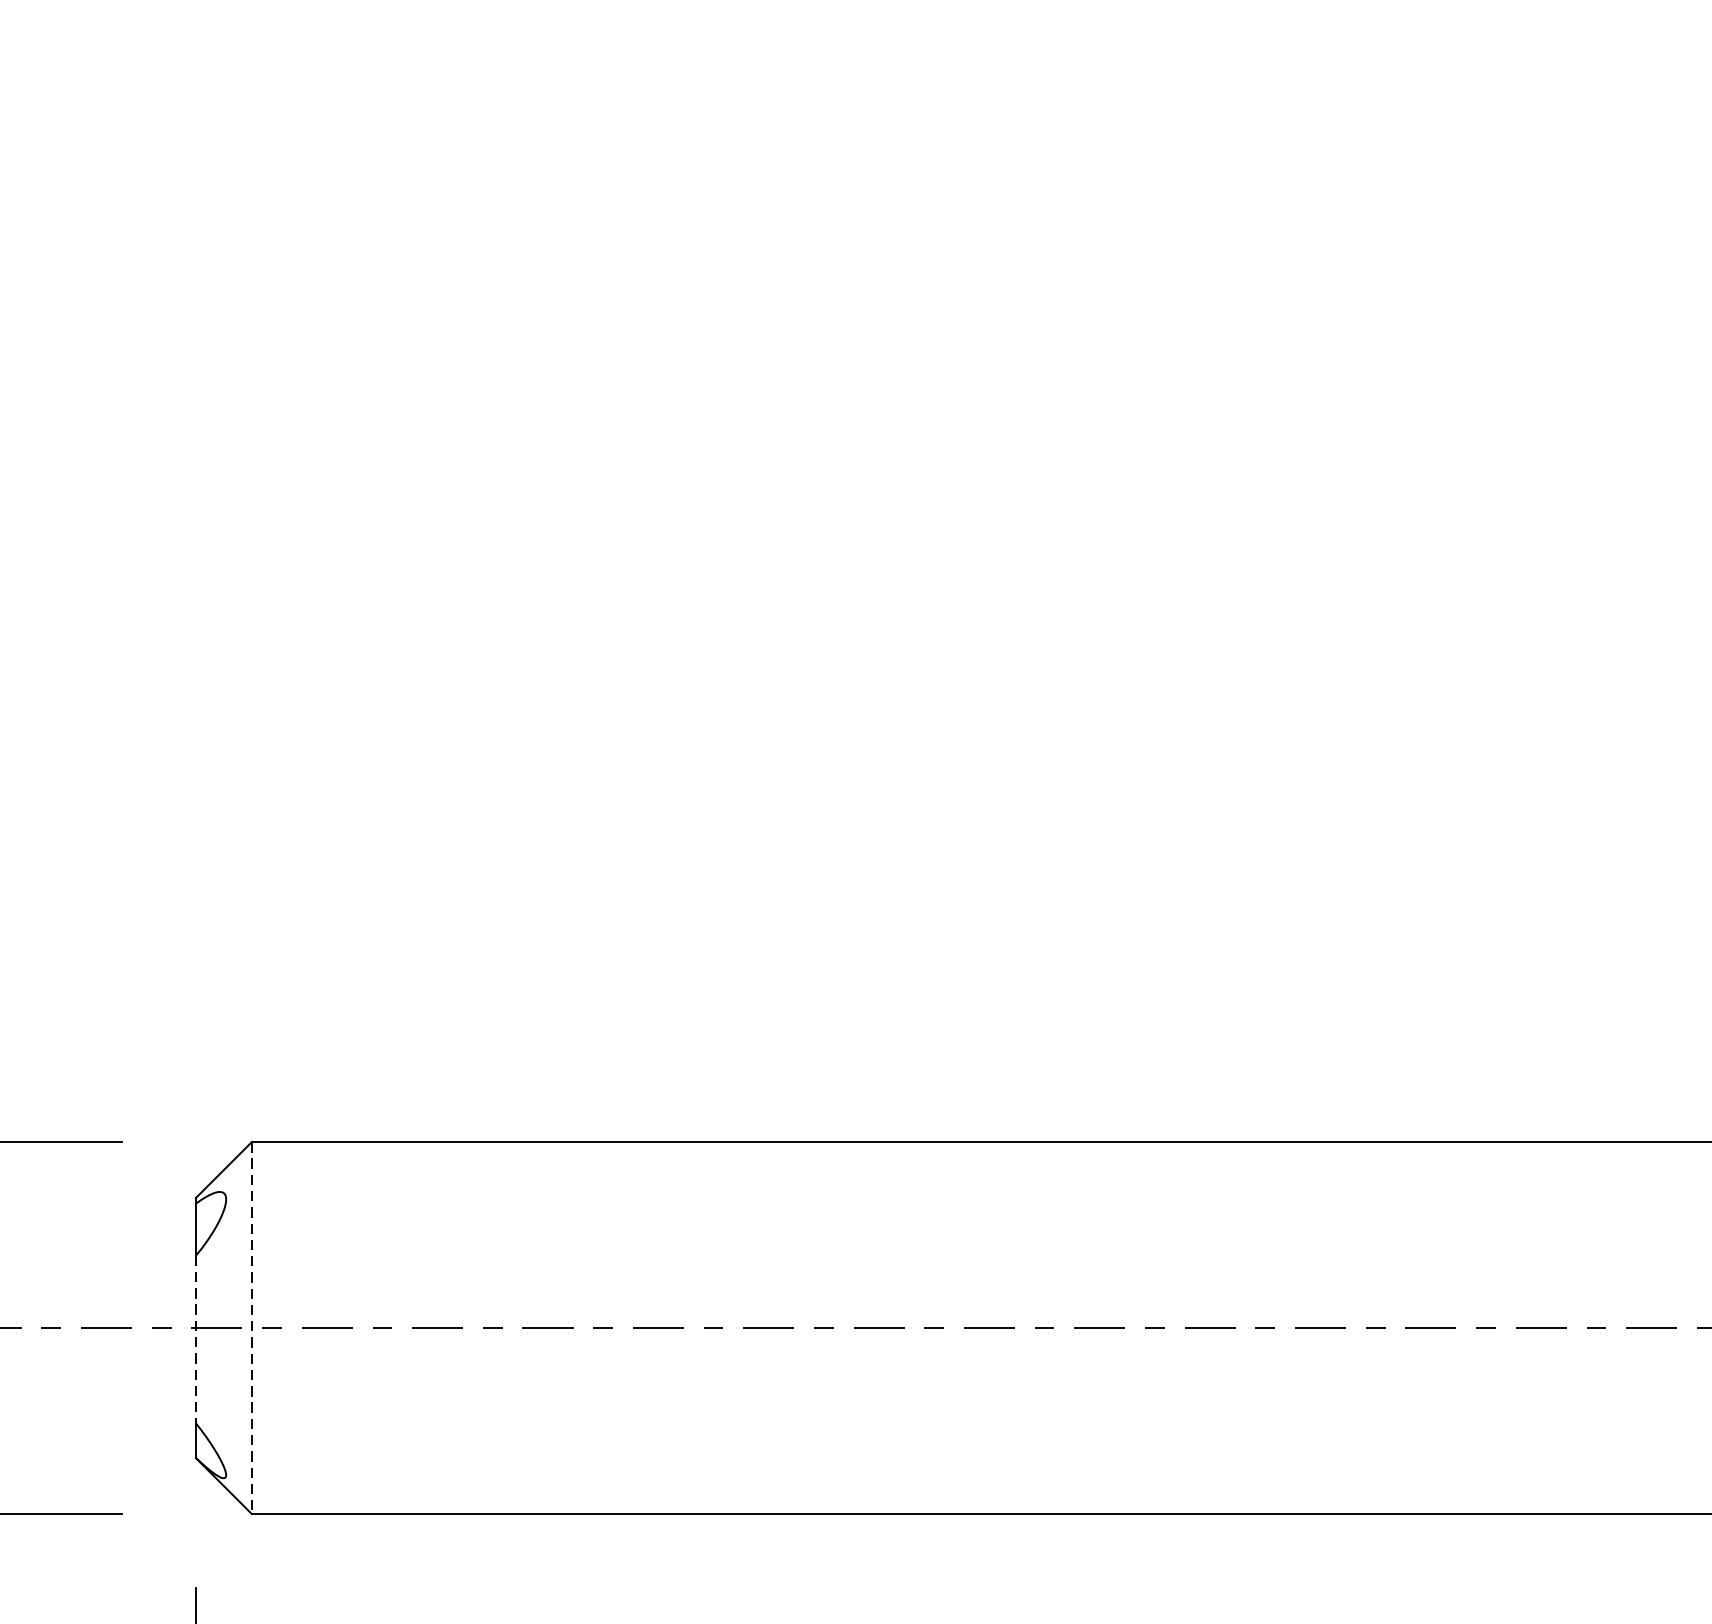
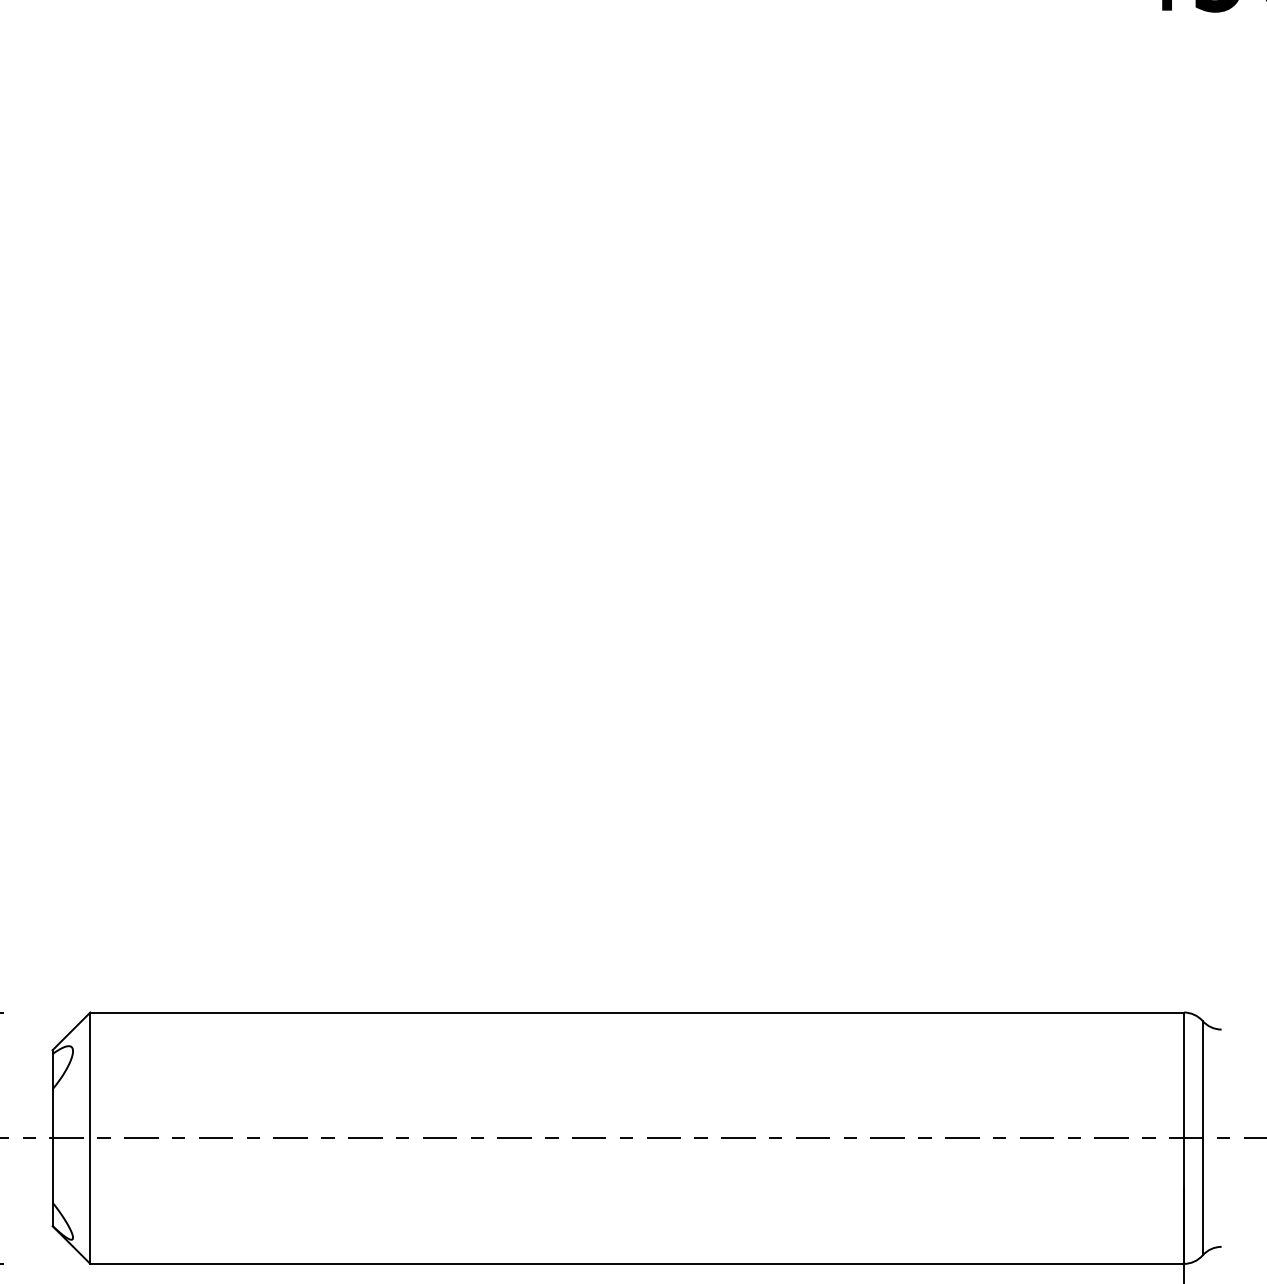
line: (251, 1328) -> (90, 1138), dashed -> solid
line: (195, 1338) -> (52, 1145), dashed -> solid

